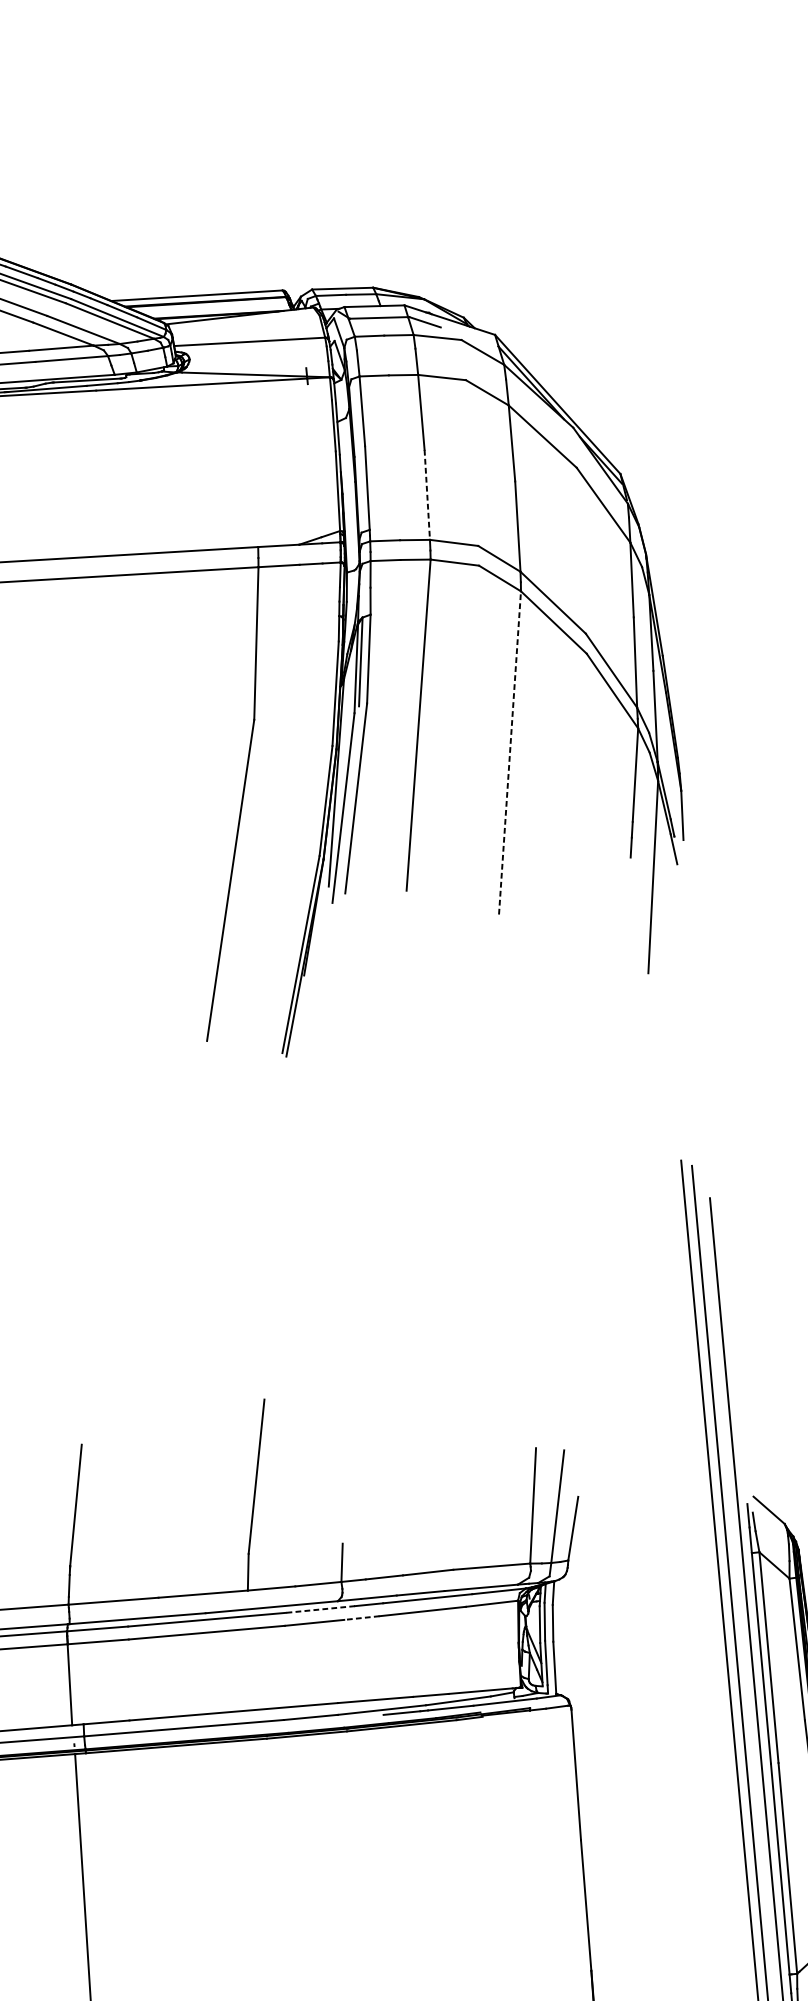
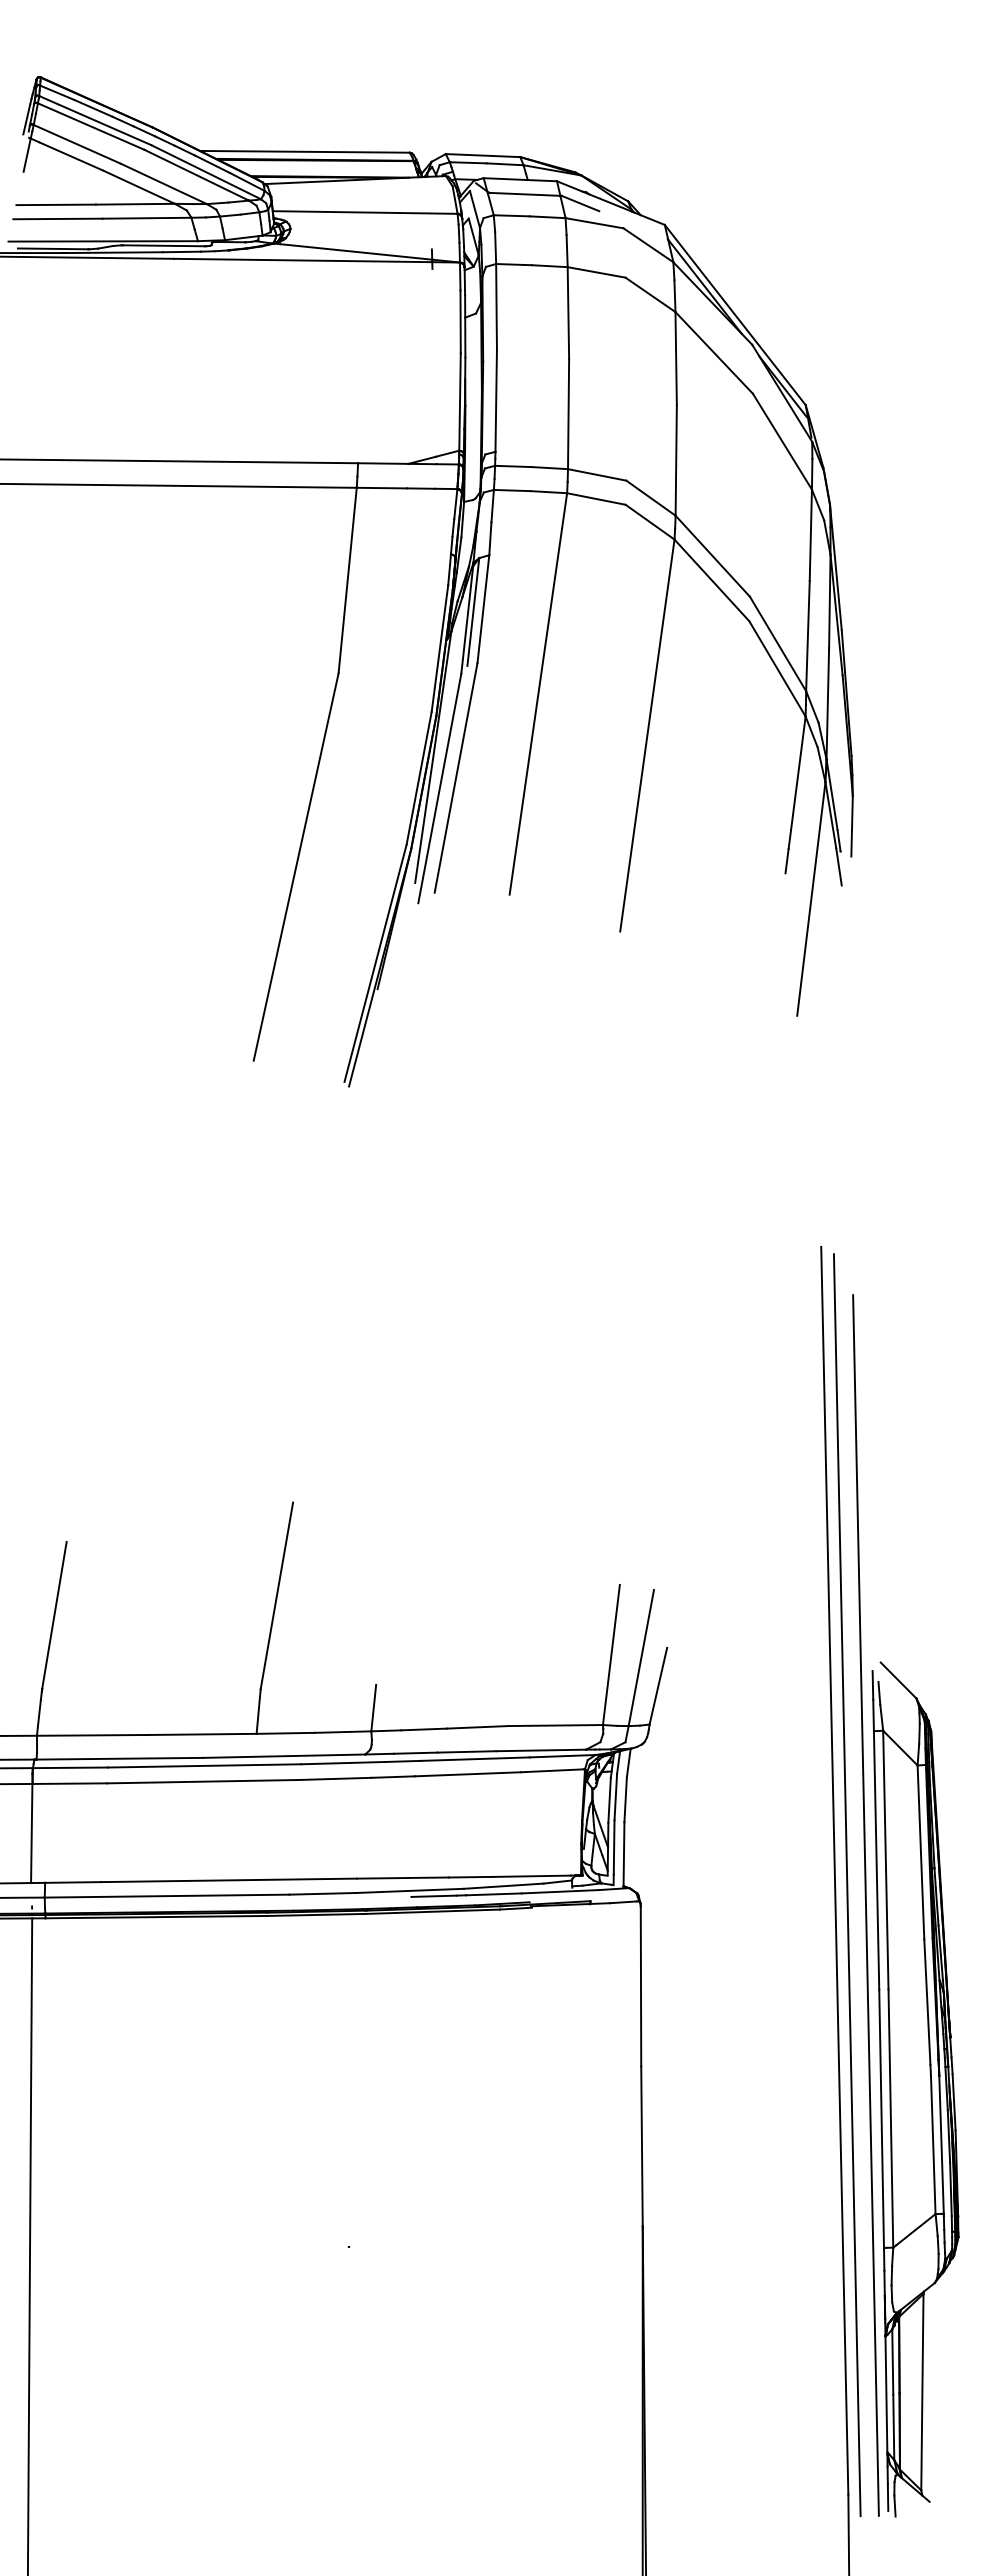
line: (427, 495) -> (568, 414), dashed -> solid
line: (510, 752) -> (647, 735), dashed -> solid
line: (320, 1609) -> (343, 1763), dashed -> solid
line: (362, 1618) -> (393, 1777), dashed -> solid

